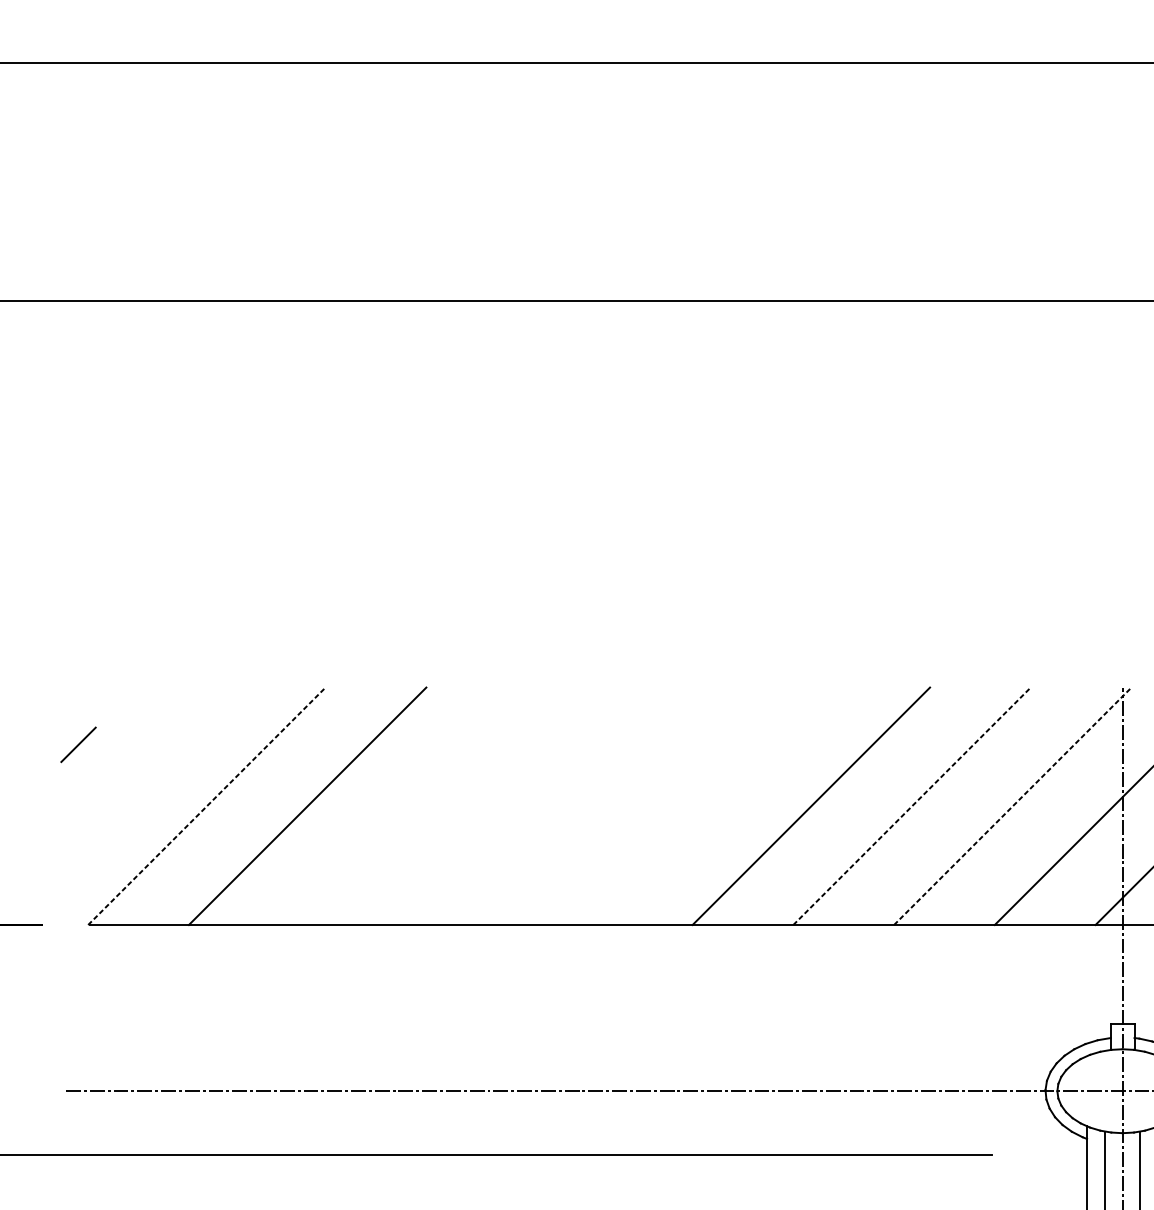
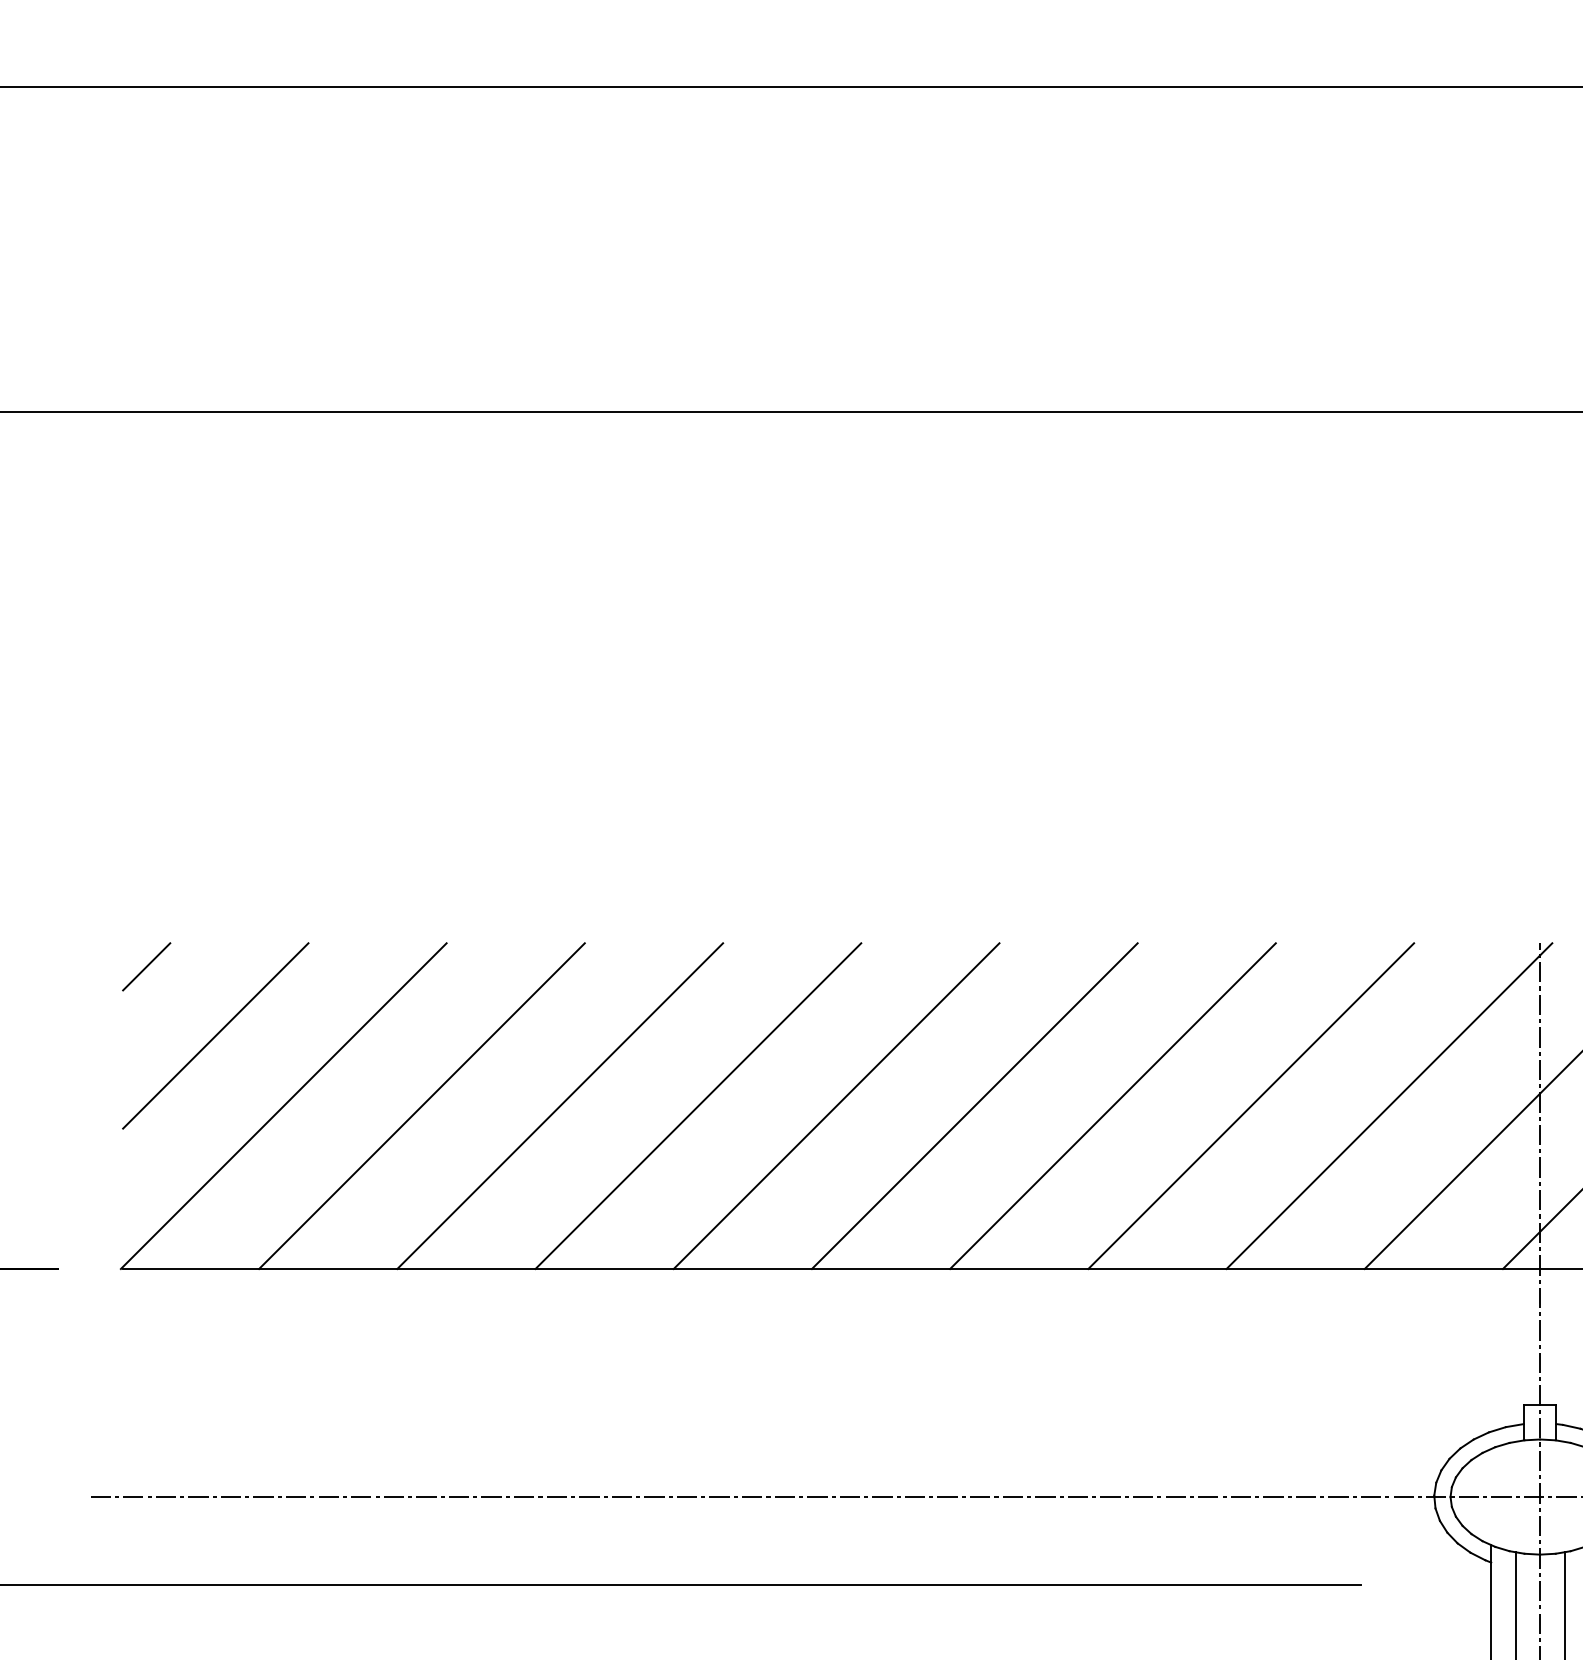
line: (78, 744) -> (146, 966), moved
line: (157, 754) -> (215, 1035), added
line: (207, 805) -> (284, 1105), dashed -> solid
line: (912, 805) -> (1251, 1105), dashed -> solid
line: (1012, 805) -> (1389, 1105), dashed -> solid
line: (408, 806) -> (560, 1106), added
line: (509, 806) -> (698, 1106), added
line: (609, 806) -> (836, 1106), added
line: (710, 806) -> (974, 1106), added

